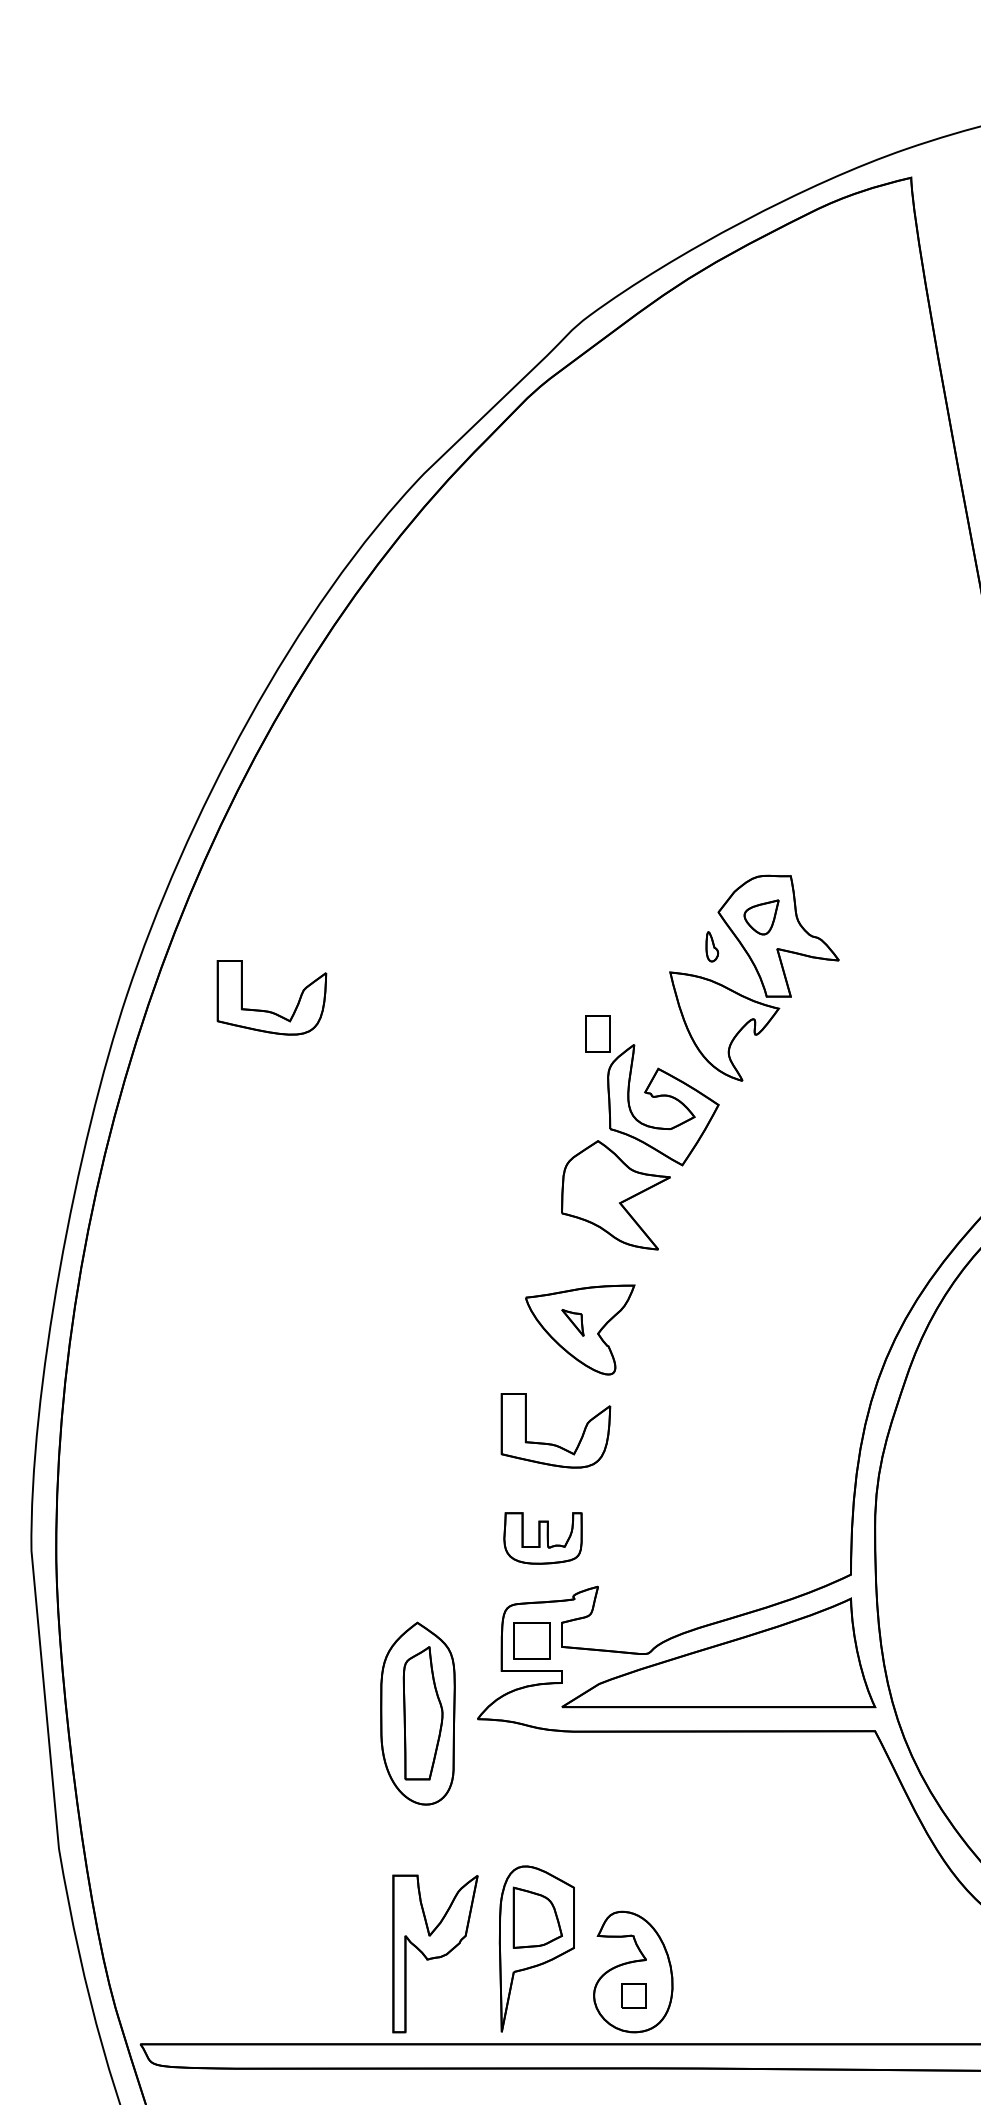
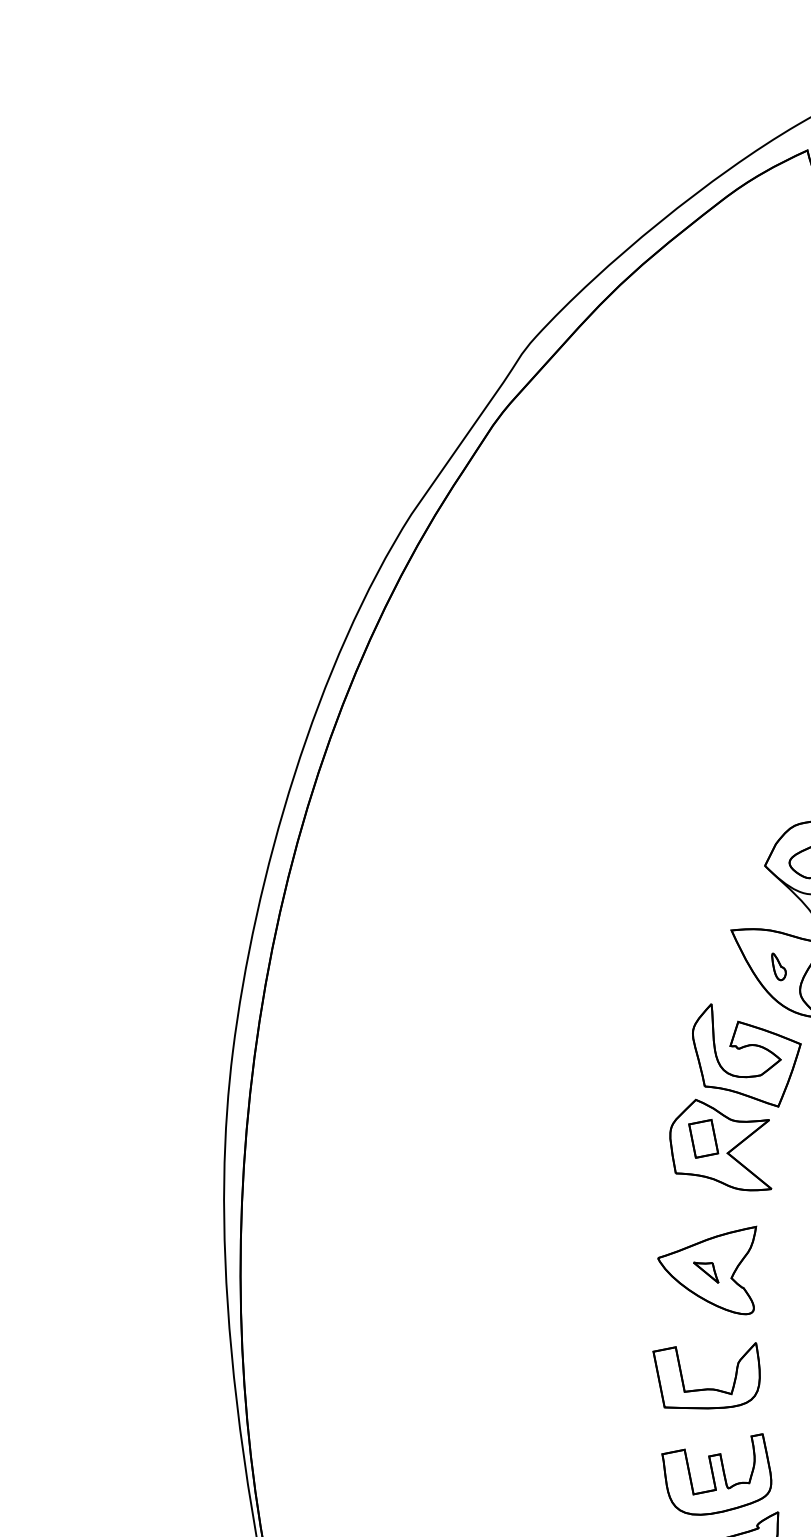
part: (712, 946) -> (779, 966), moved
part: (268, 1010) -> (366, 1039), removed
part: (597, 1033) -> (702, 1138), moved
part: (542, 1538) -> (717, 1477), size x1.43

